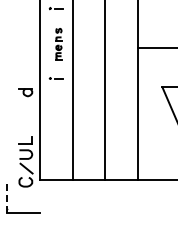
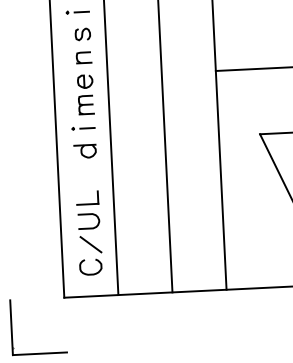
part: (58, 43) -> (83, 70), size x1.67
part: (25, 92) -> (84, 151), moved
part: (25, 161) -> (88, 232), moved
line: (7, 195) -> (11, 326), dashed -> solid

